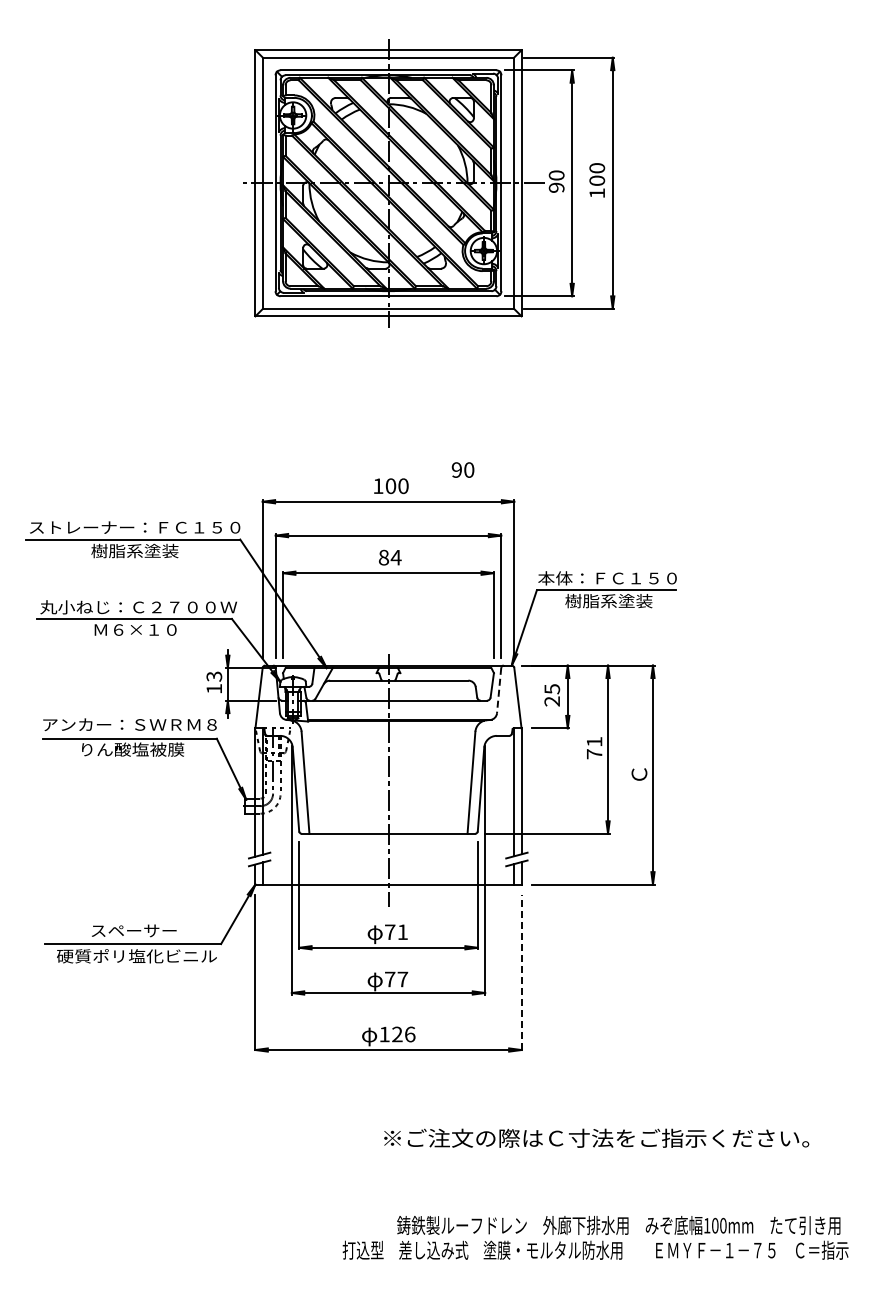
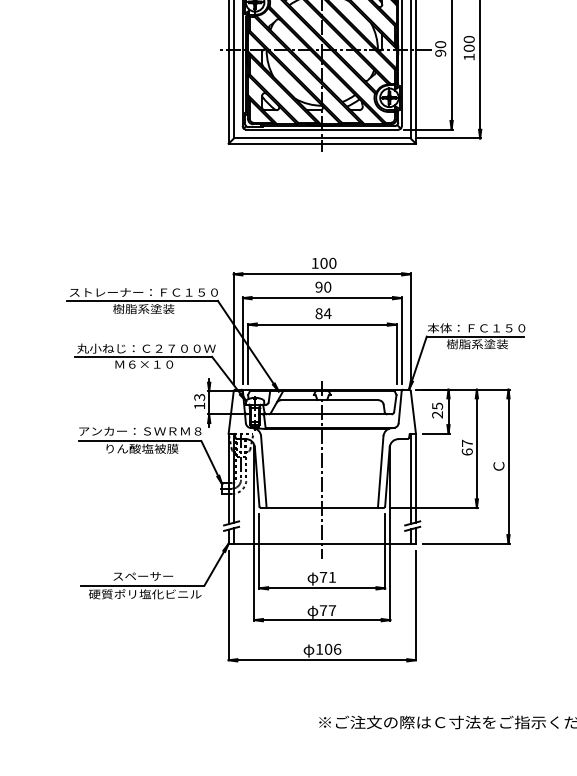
text: (462, 469) -> (322, 286), moved
line: (499, 690) -> (400, 407), dashed -> solid
text: (594, 747) -> (467, 447), 71 -> 67
line: (521, 972) -> (415, 605), dashed -> solid
text: (397, 1034) -> (328, 649), 126 -> 106

